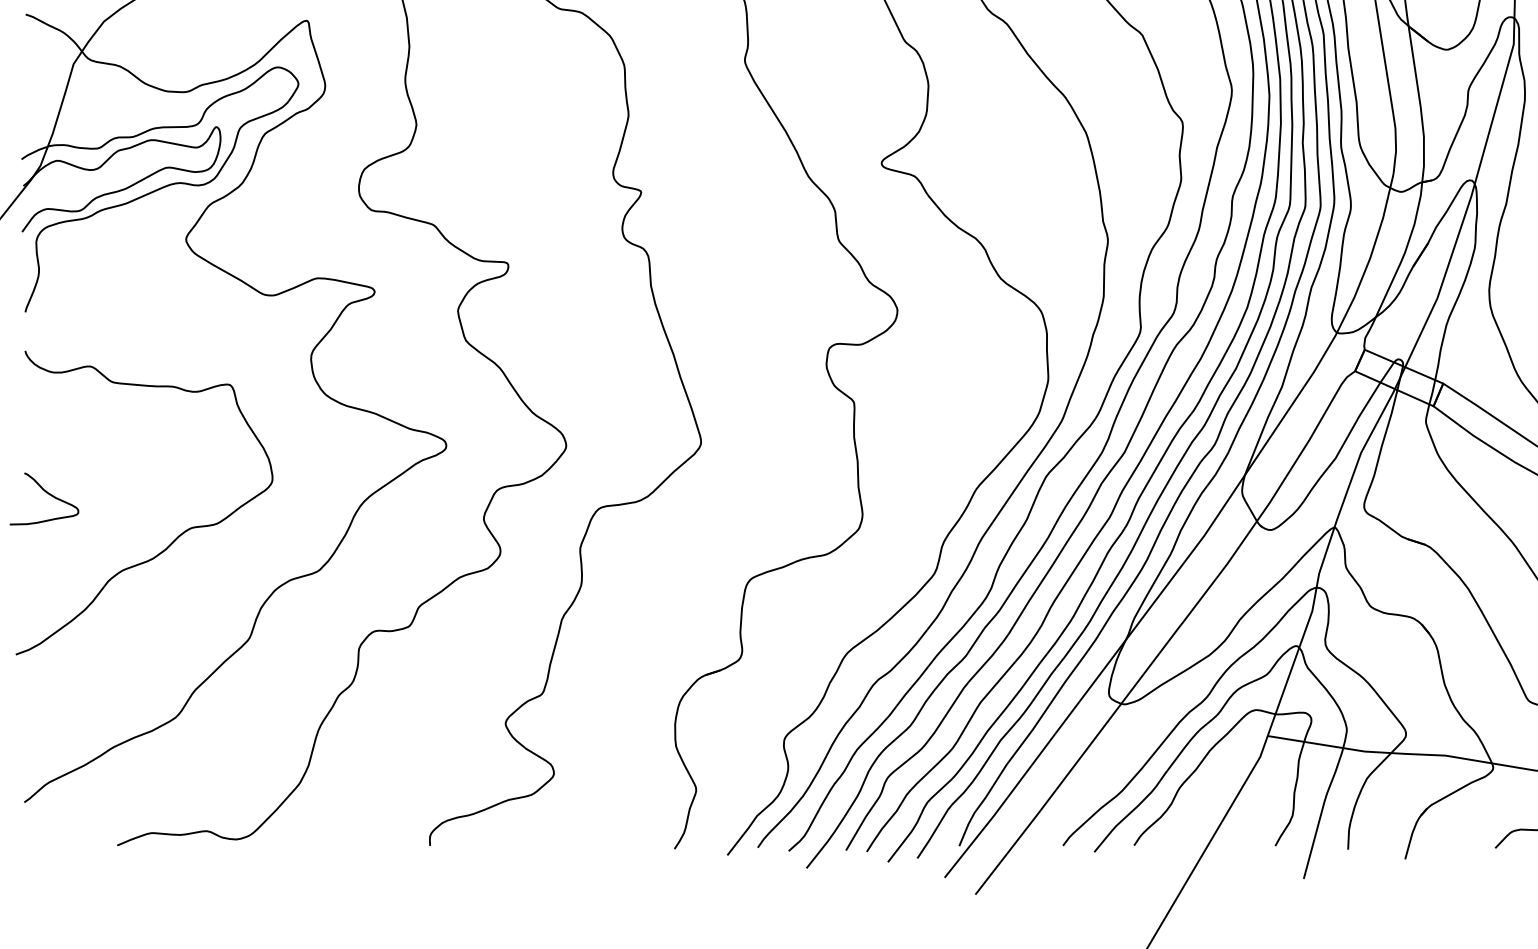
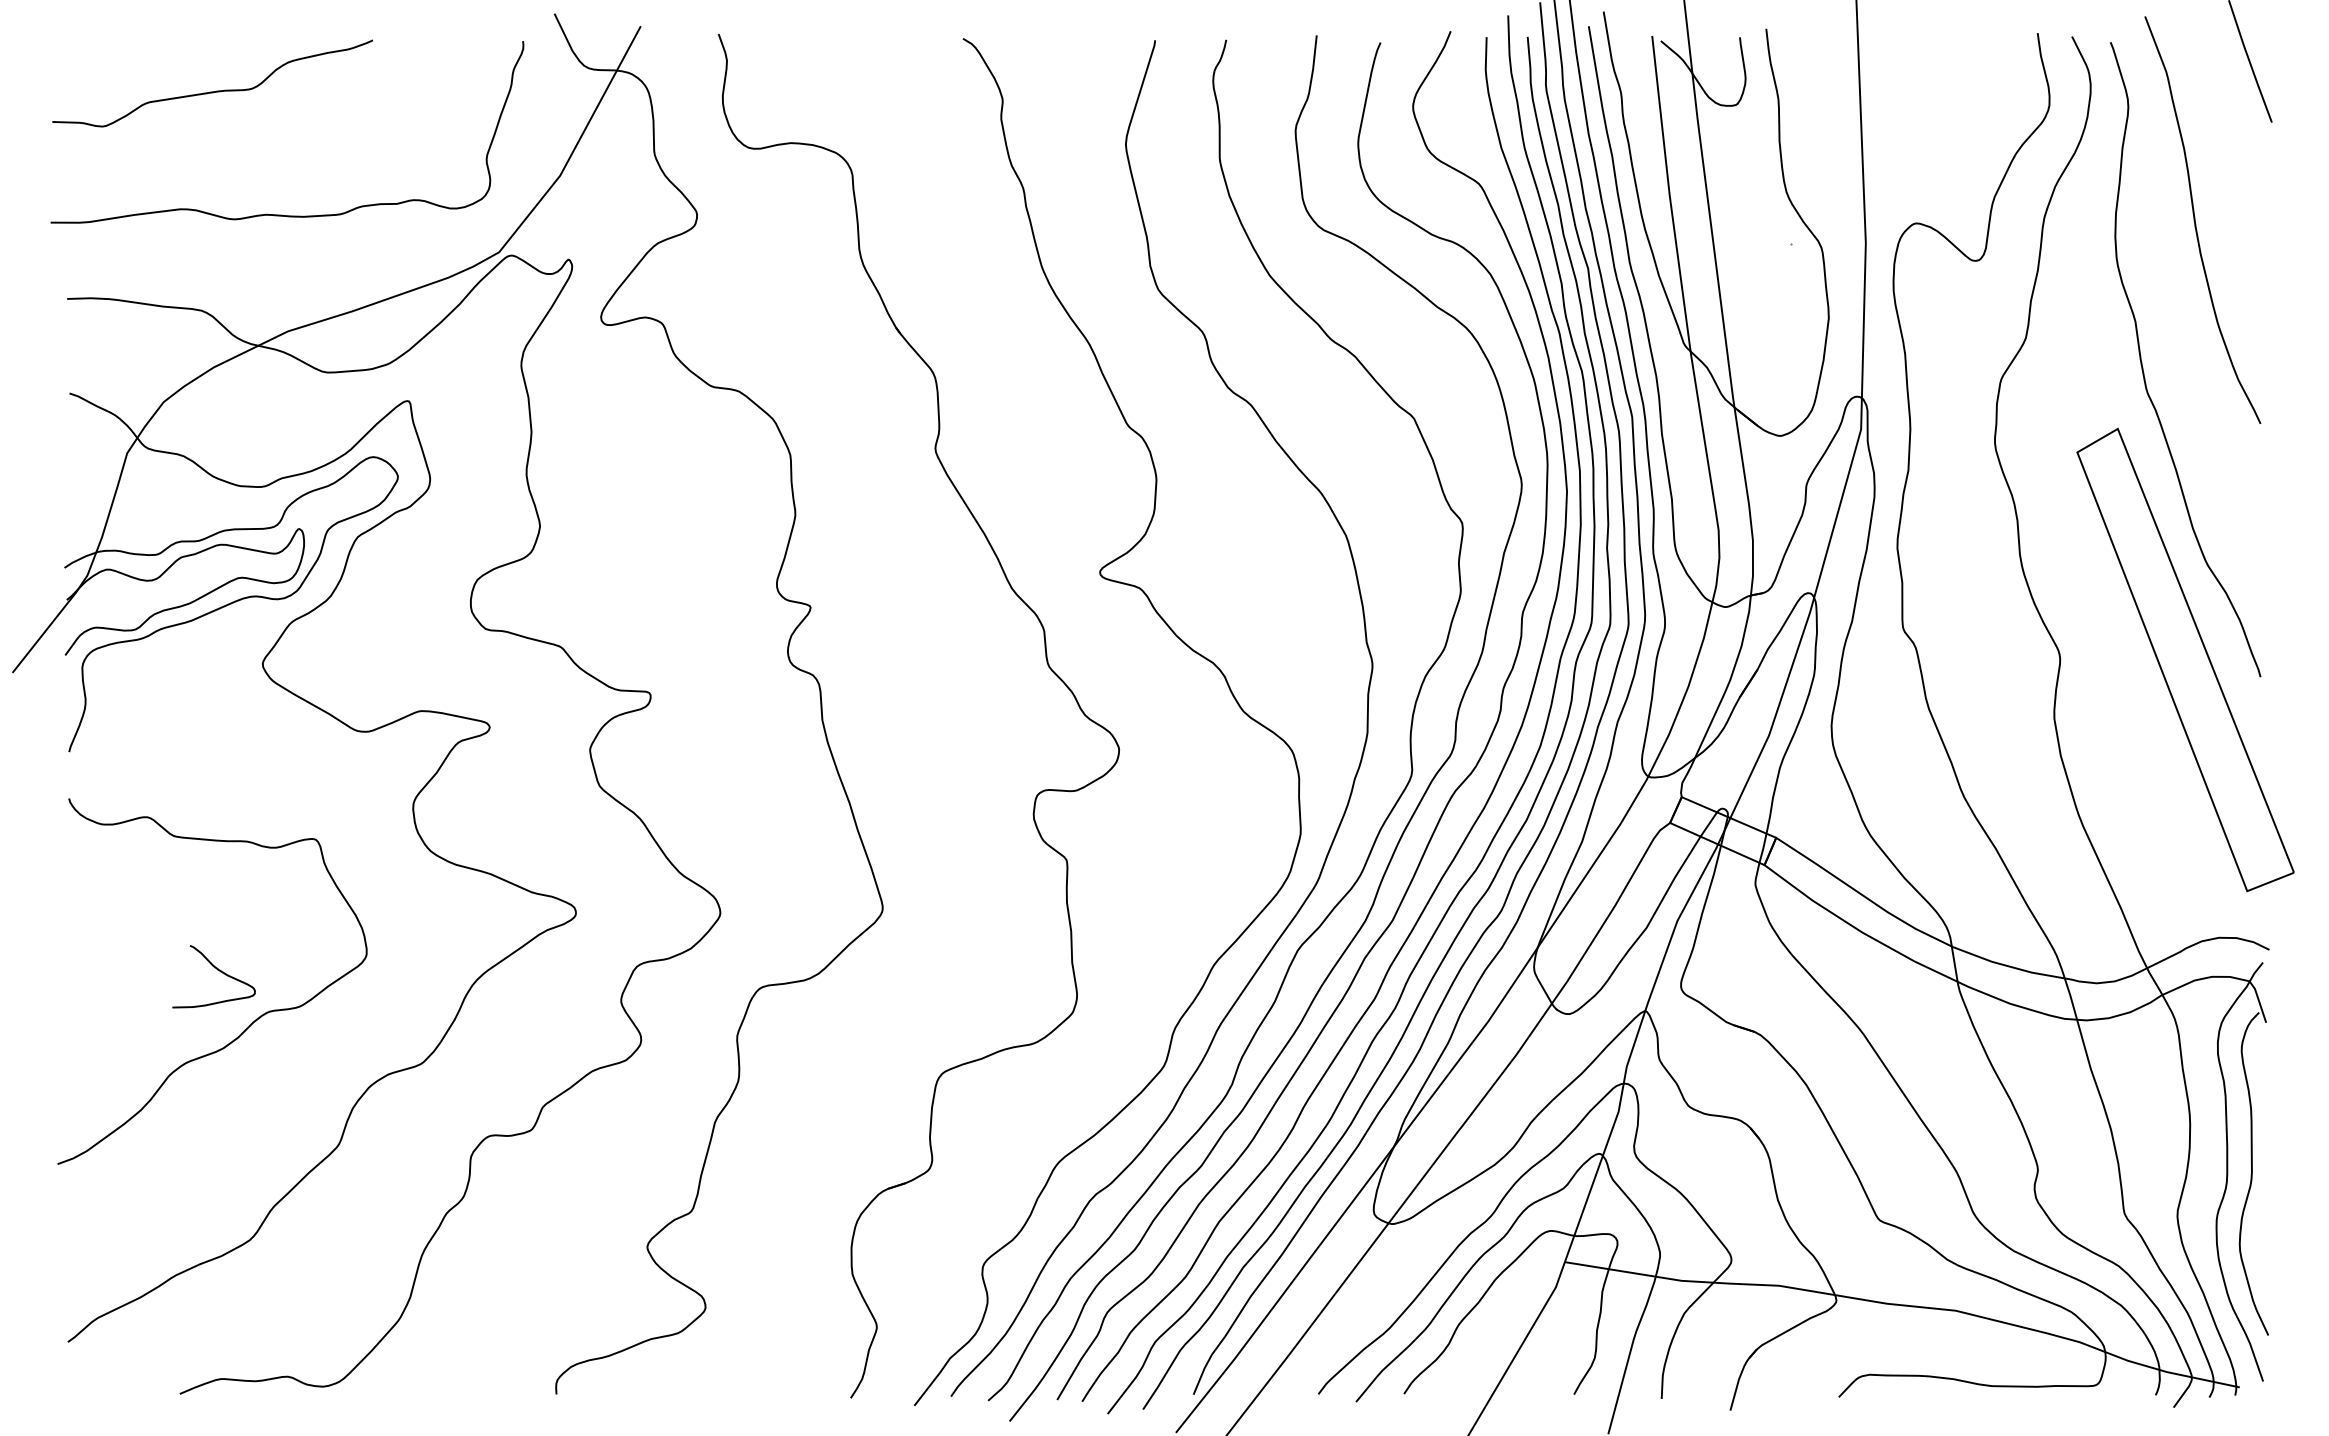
curve: (47, 493) -> (217, 970), moved

